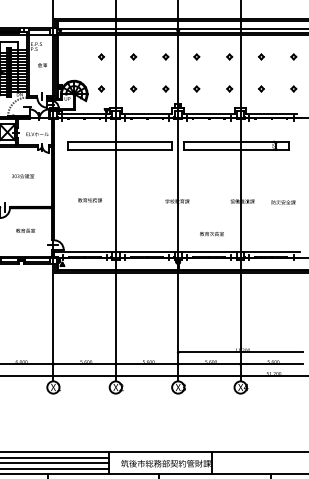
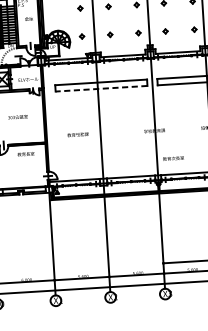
line: (119, 149) -> (101, 88), solid -> dashed
text: (25, 230) -> (25, 153), moved
text: (211, 234) -> (173, 158), moved

